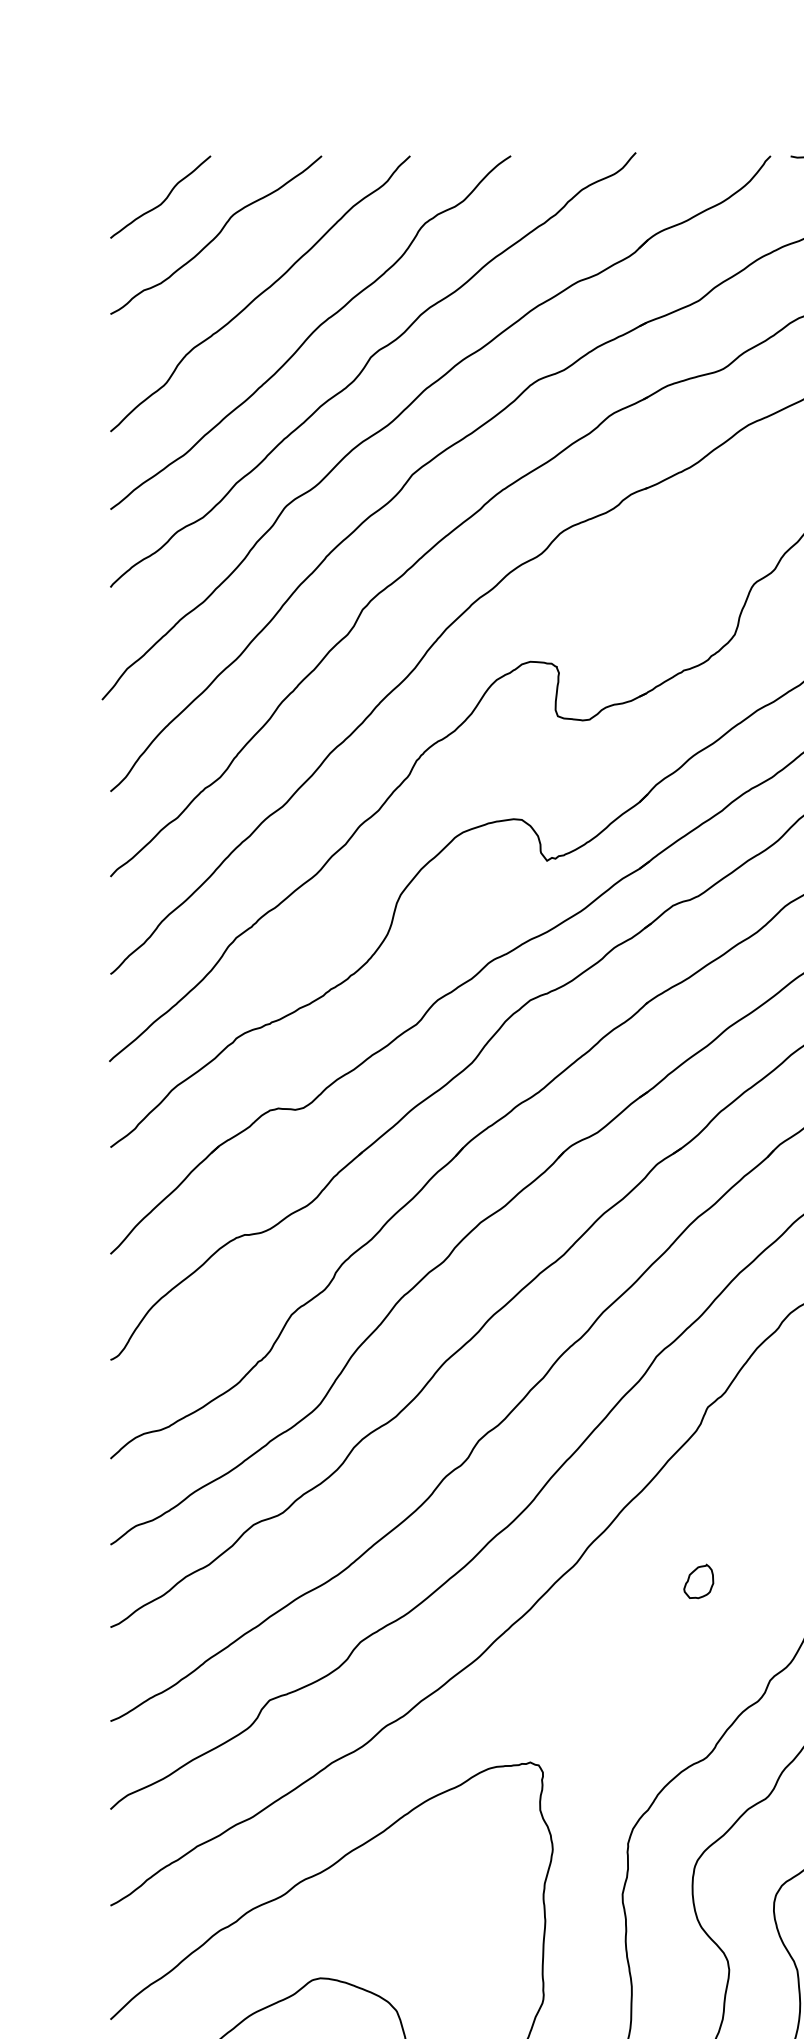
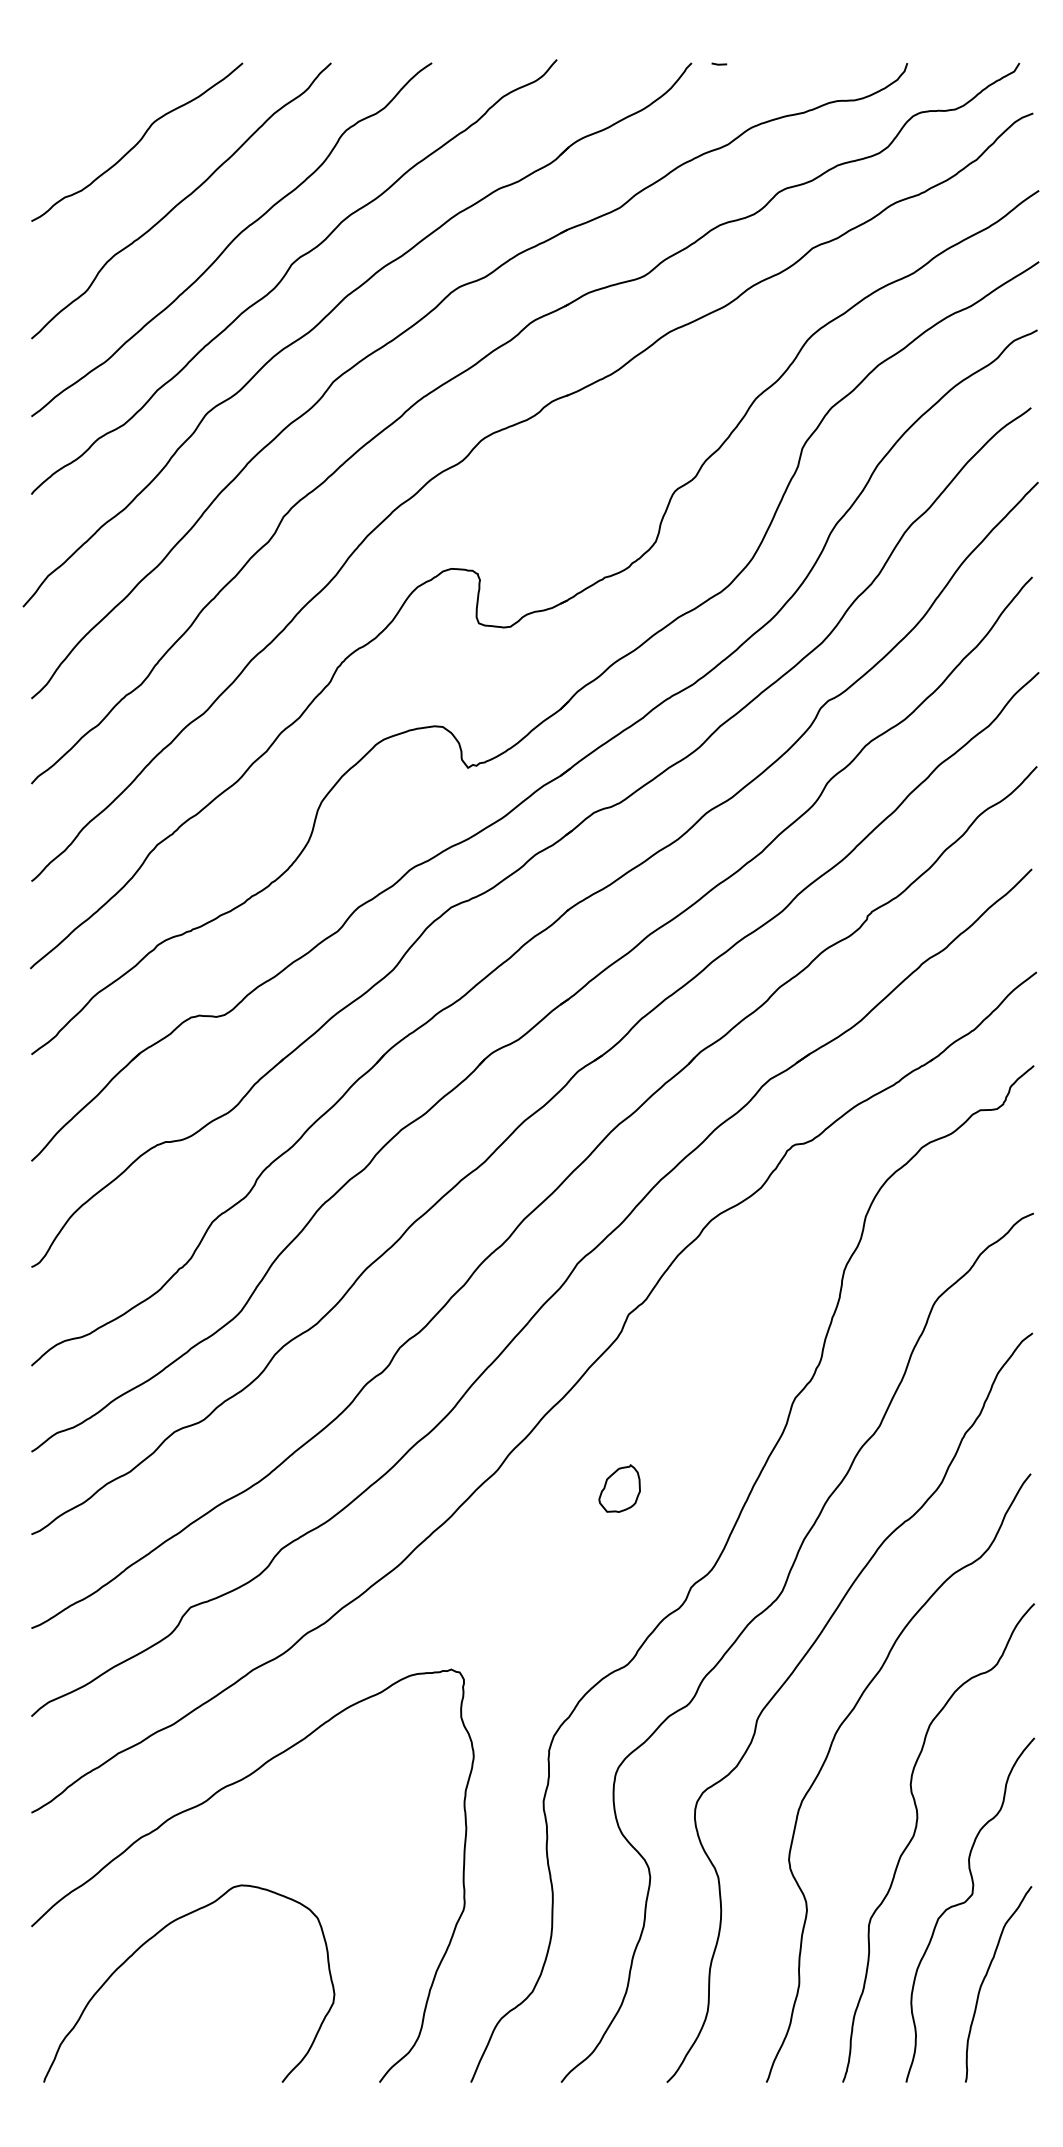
curve: (164, 199) -> (85, 106), removed
part: (698, 1581) -> (619, 1488), size x1.4

